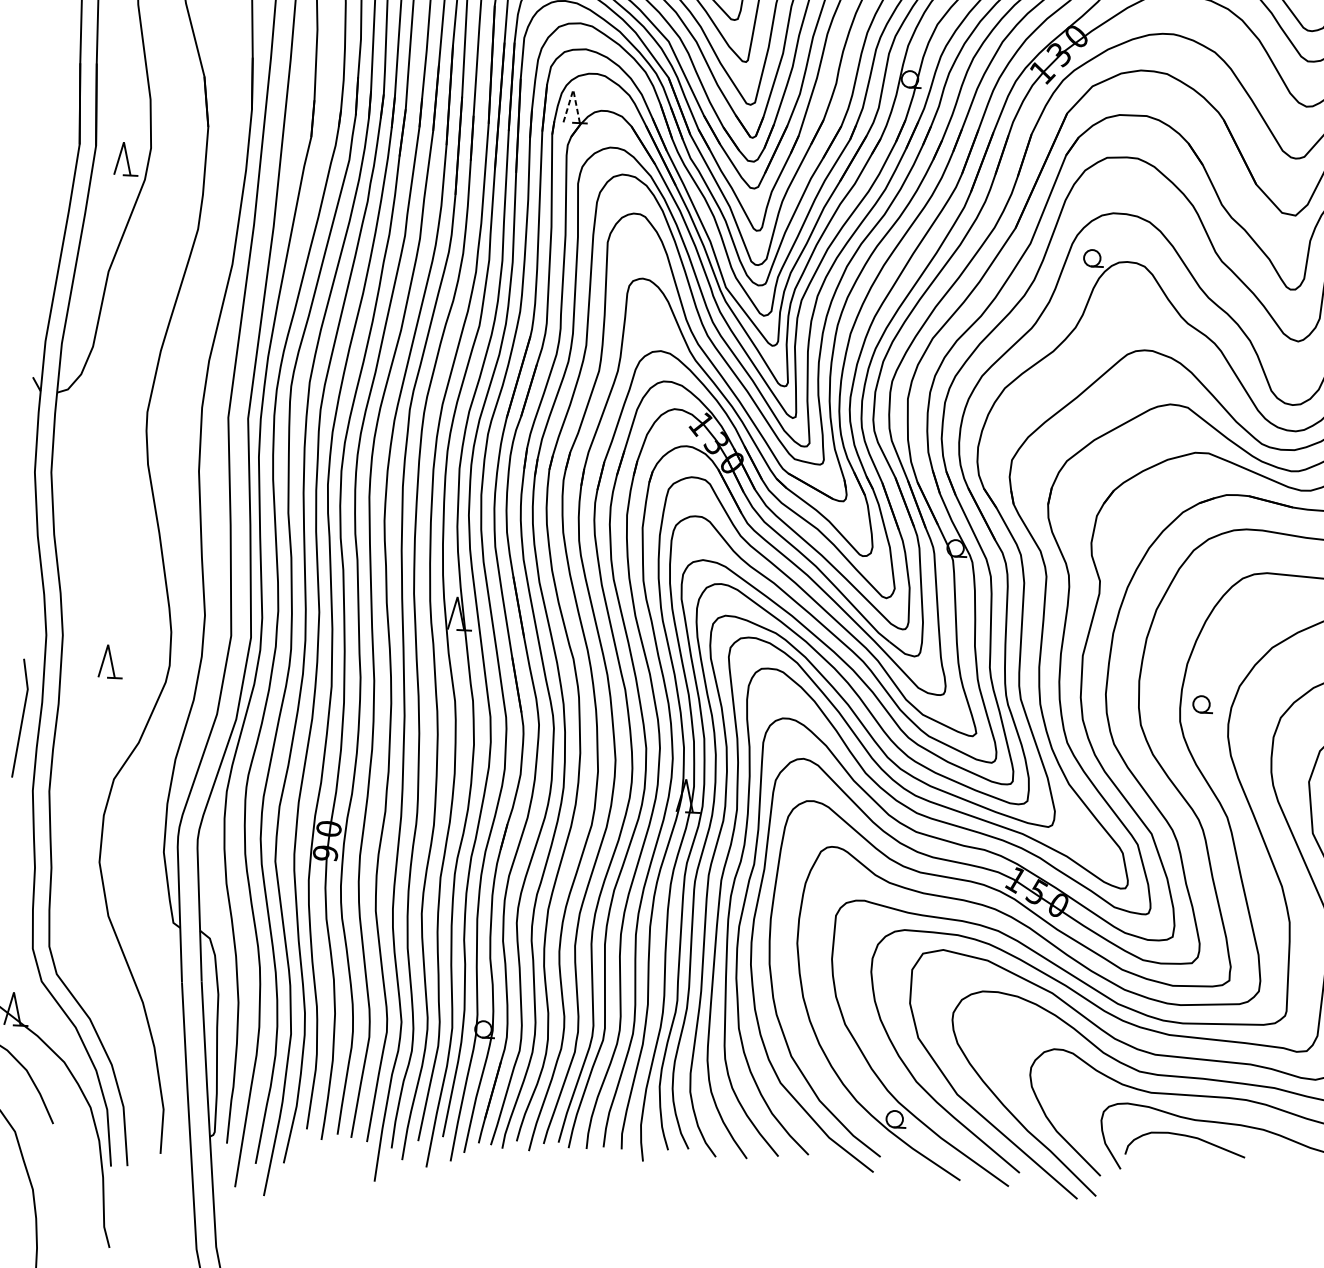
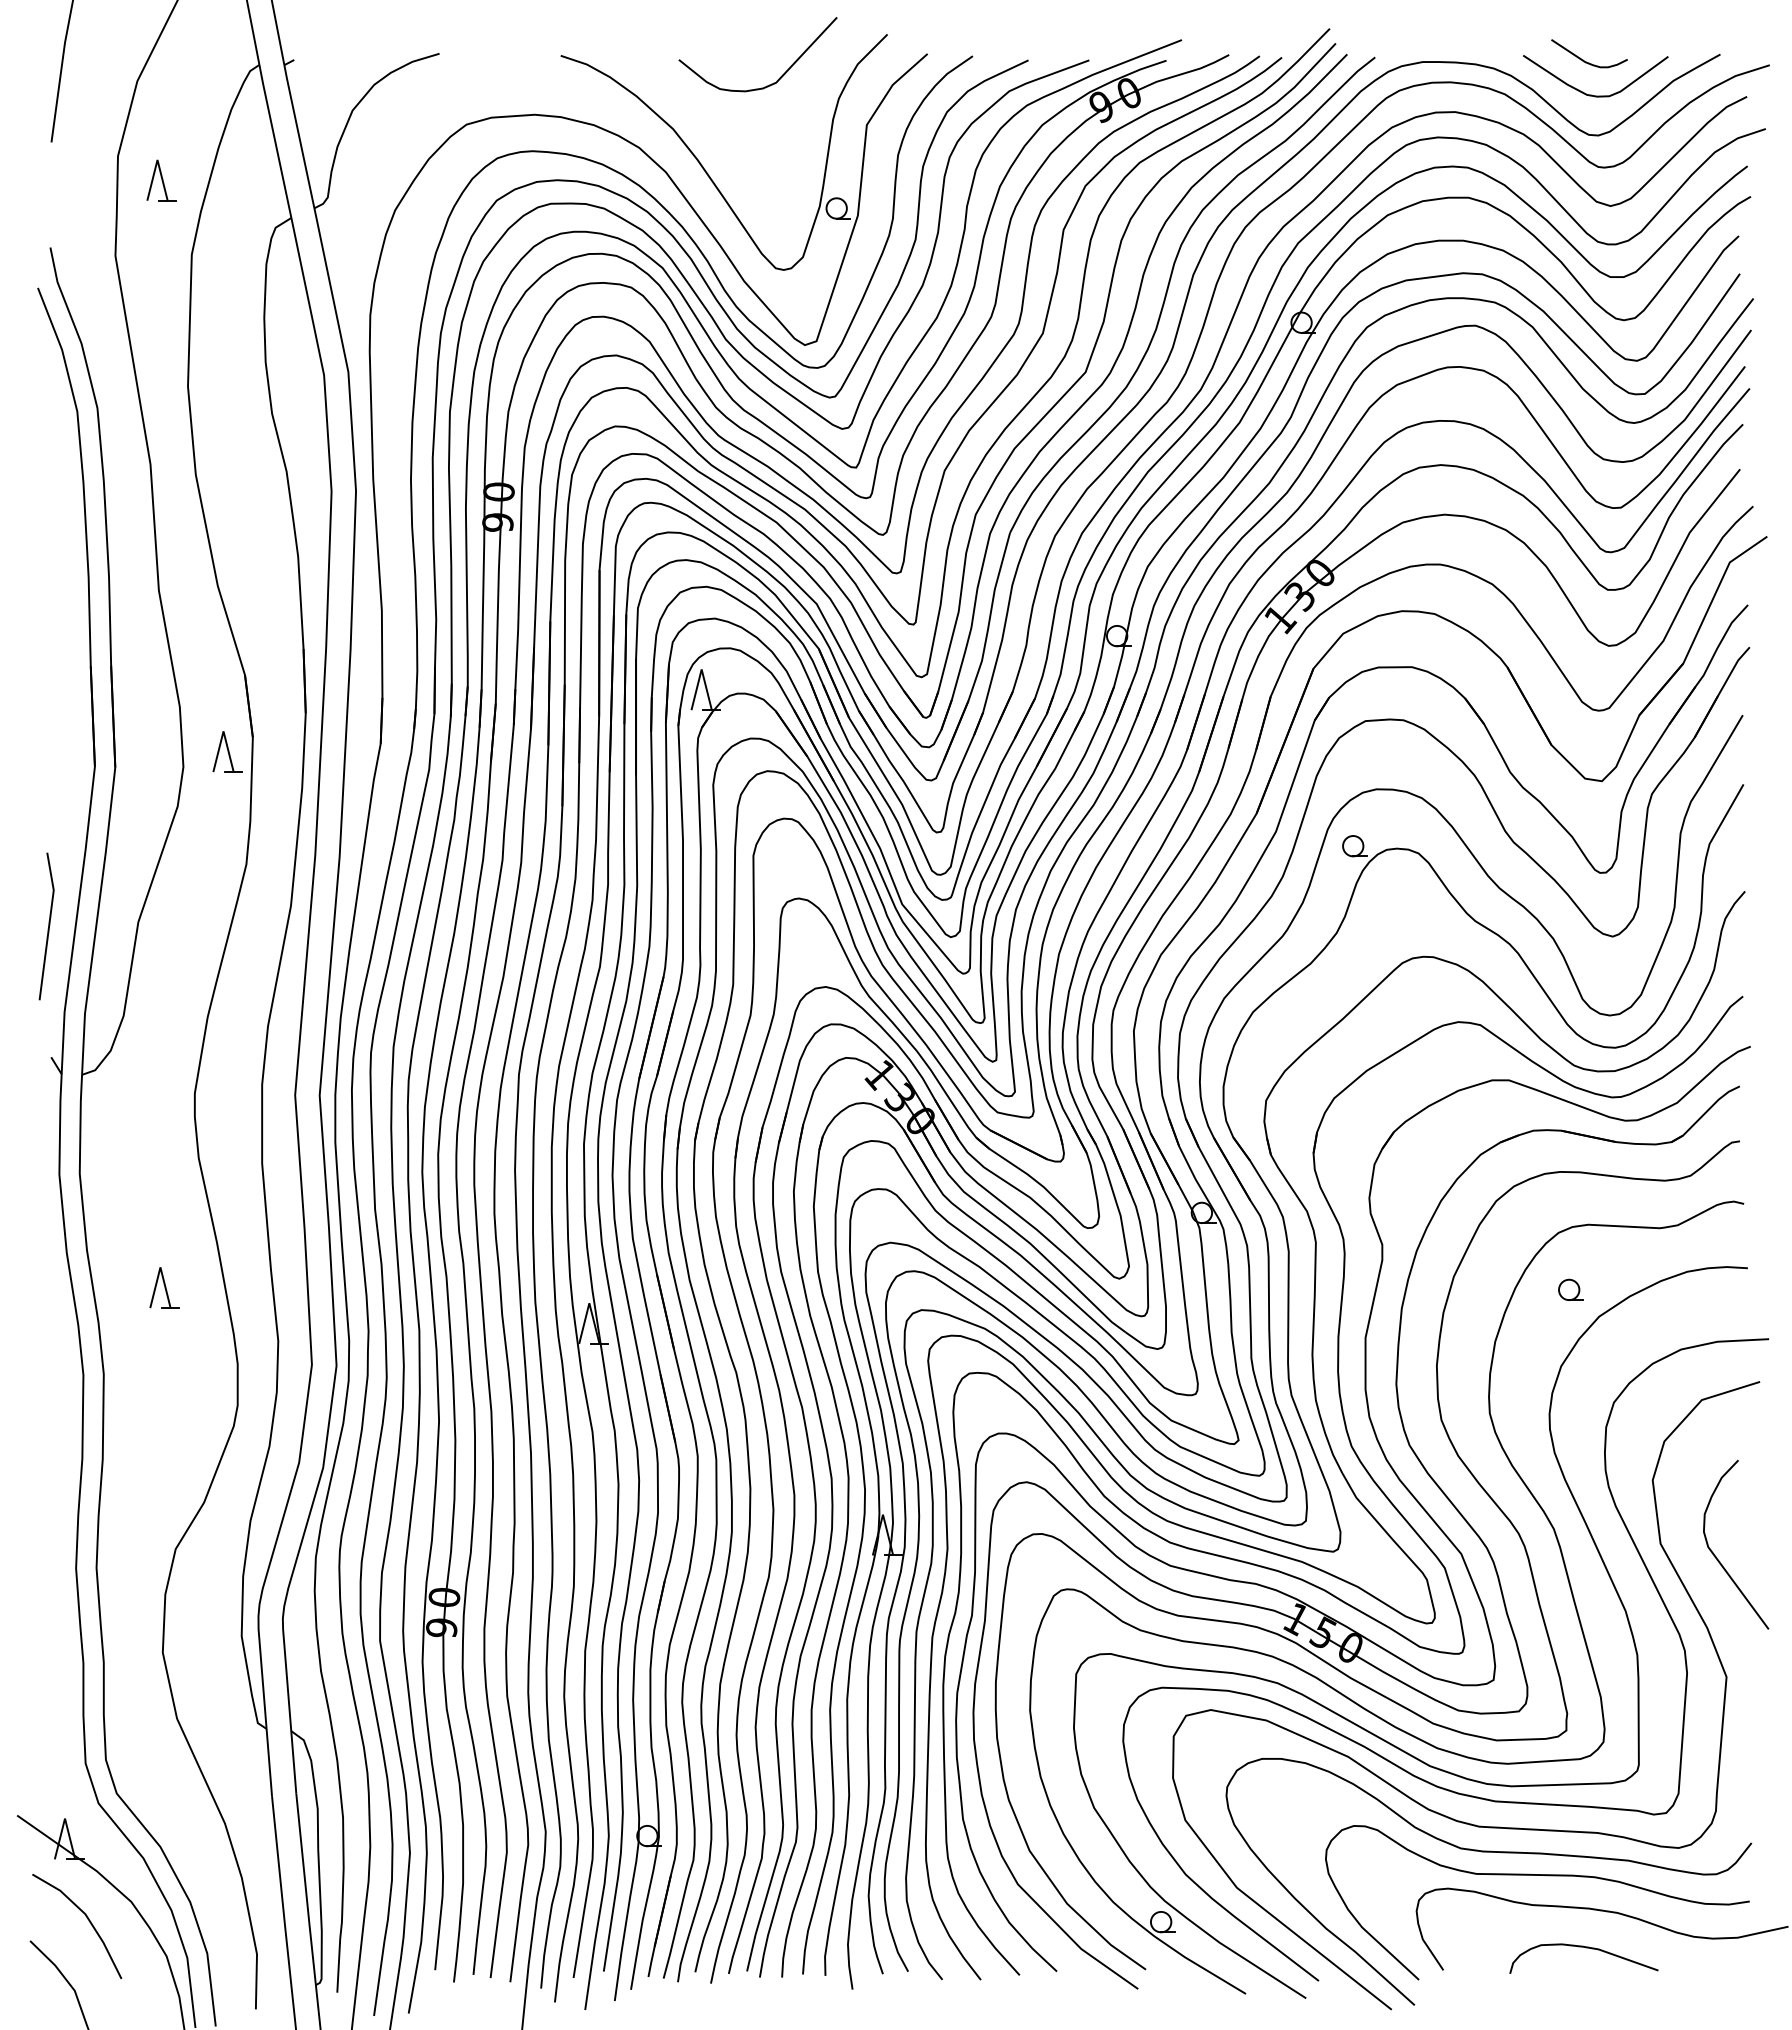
line: (573, 89) -> (701, 669), dashed -> solid
part: (126, 158) -> (227, 751), moved
part: (110, 661) -> (164, 1287), moved
part: (1202, 704) -> (1570, 1289), moved
line: (22, 718) -> (48, 926), moved
curve: (1187, 1137) -> (1586, 1948), moved

